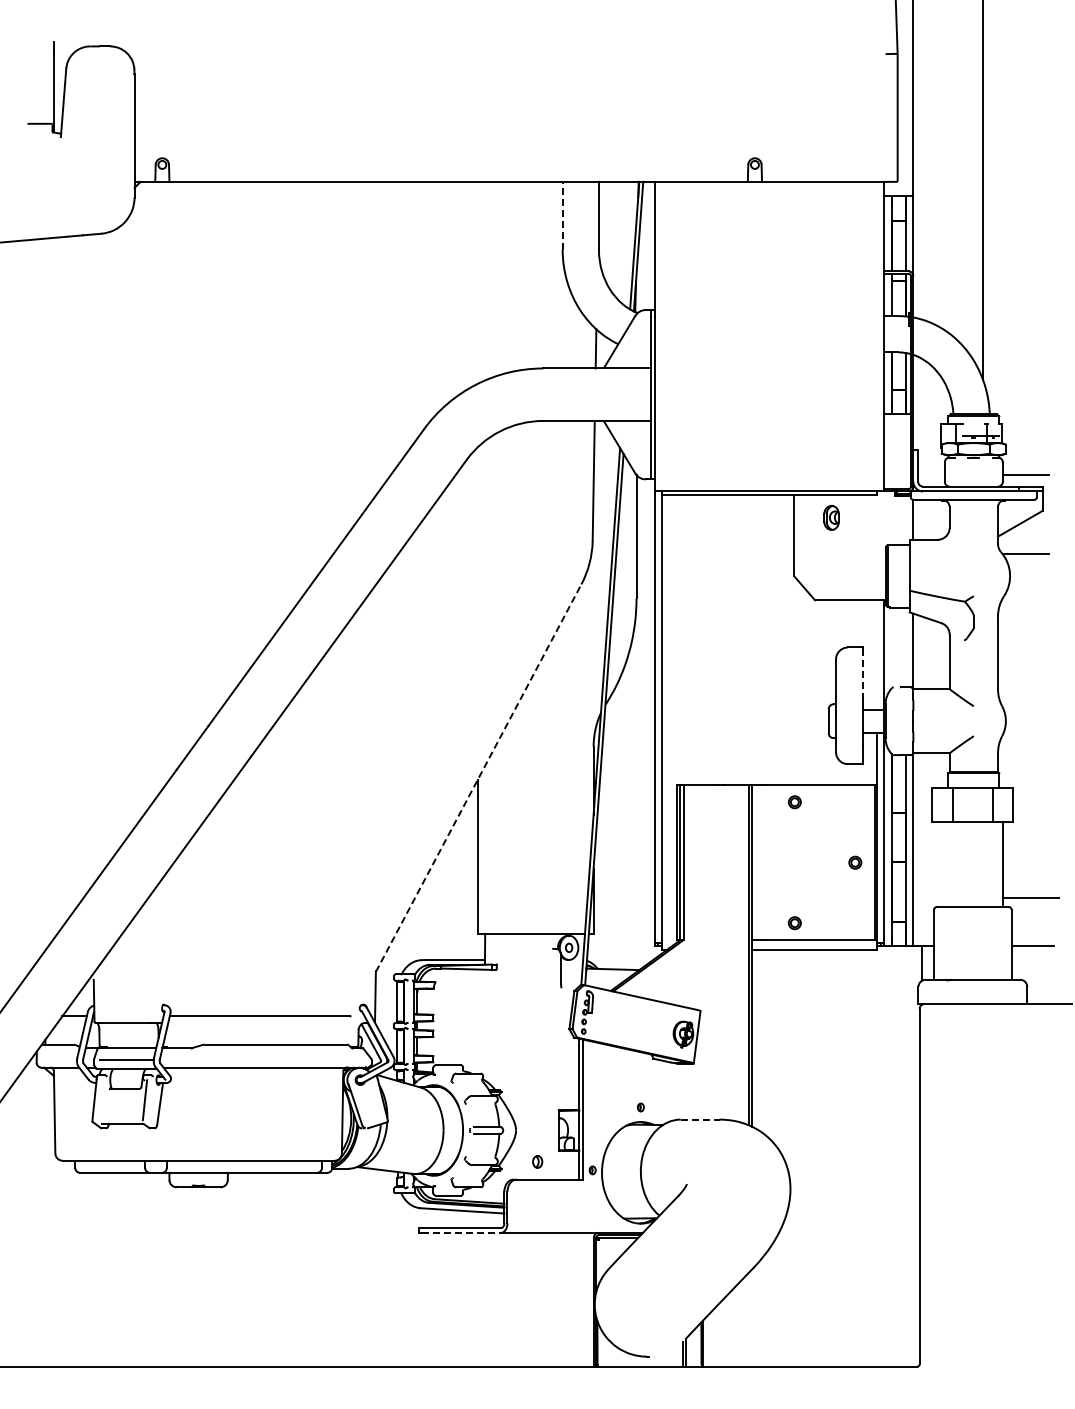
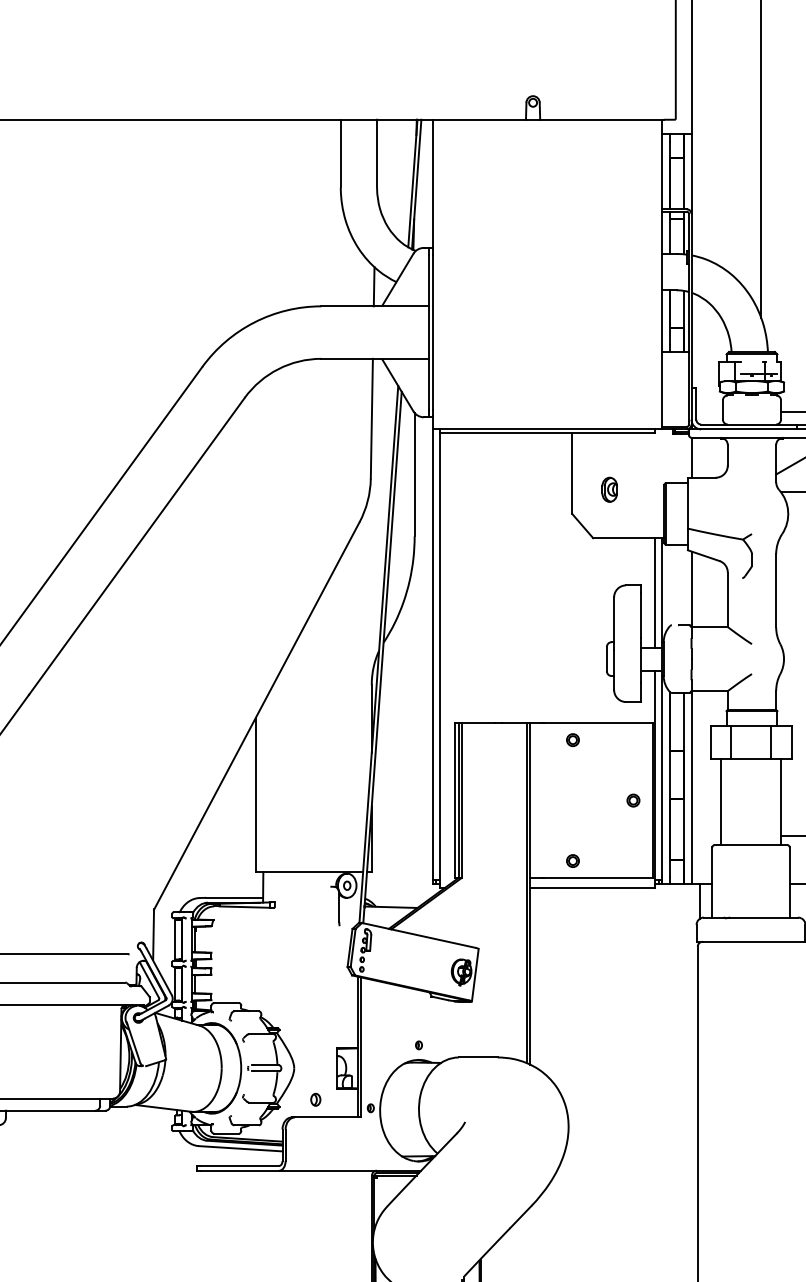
line: (562, 215) -> (340, 153), dashed -> solid
part: (831, 517) -> (609, 489), moved
line: (877, 654) -> (655, 592), added
line: (862, 677) -> (640, 615), dashed -> solid
line: (478, 777) -> (256, 715), dashed -> solid
line: (942, 864) -> (720, 802), added
line: (700, 1119) -> (478, 1057), dashed -> solid
line: (461, 1232) -> (239, 1170), dashed -> solid

